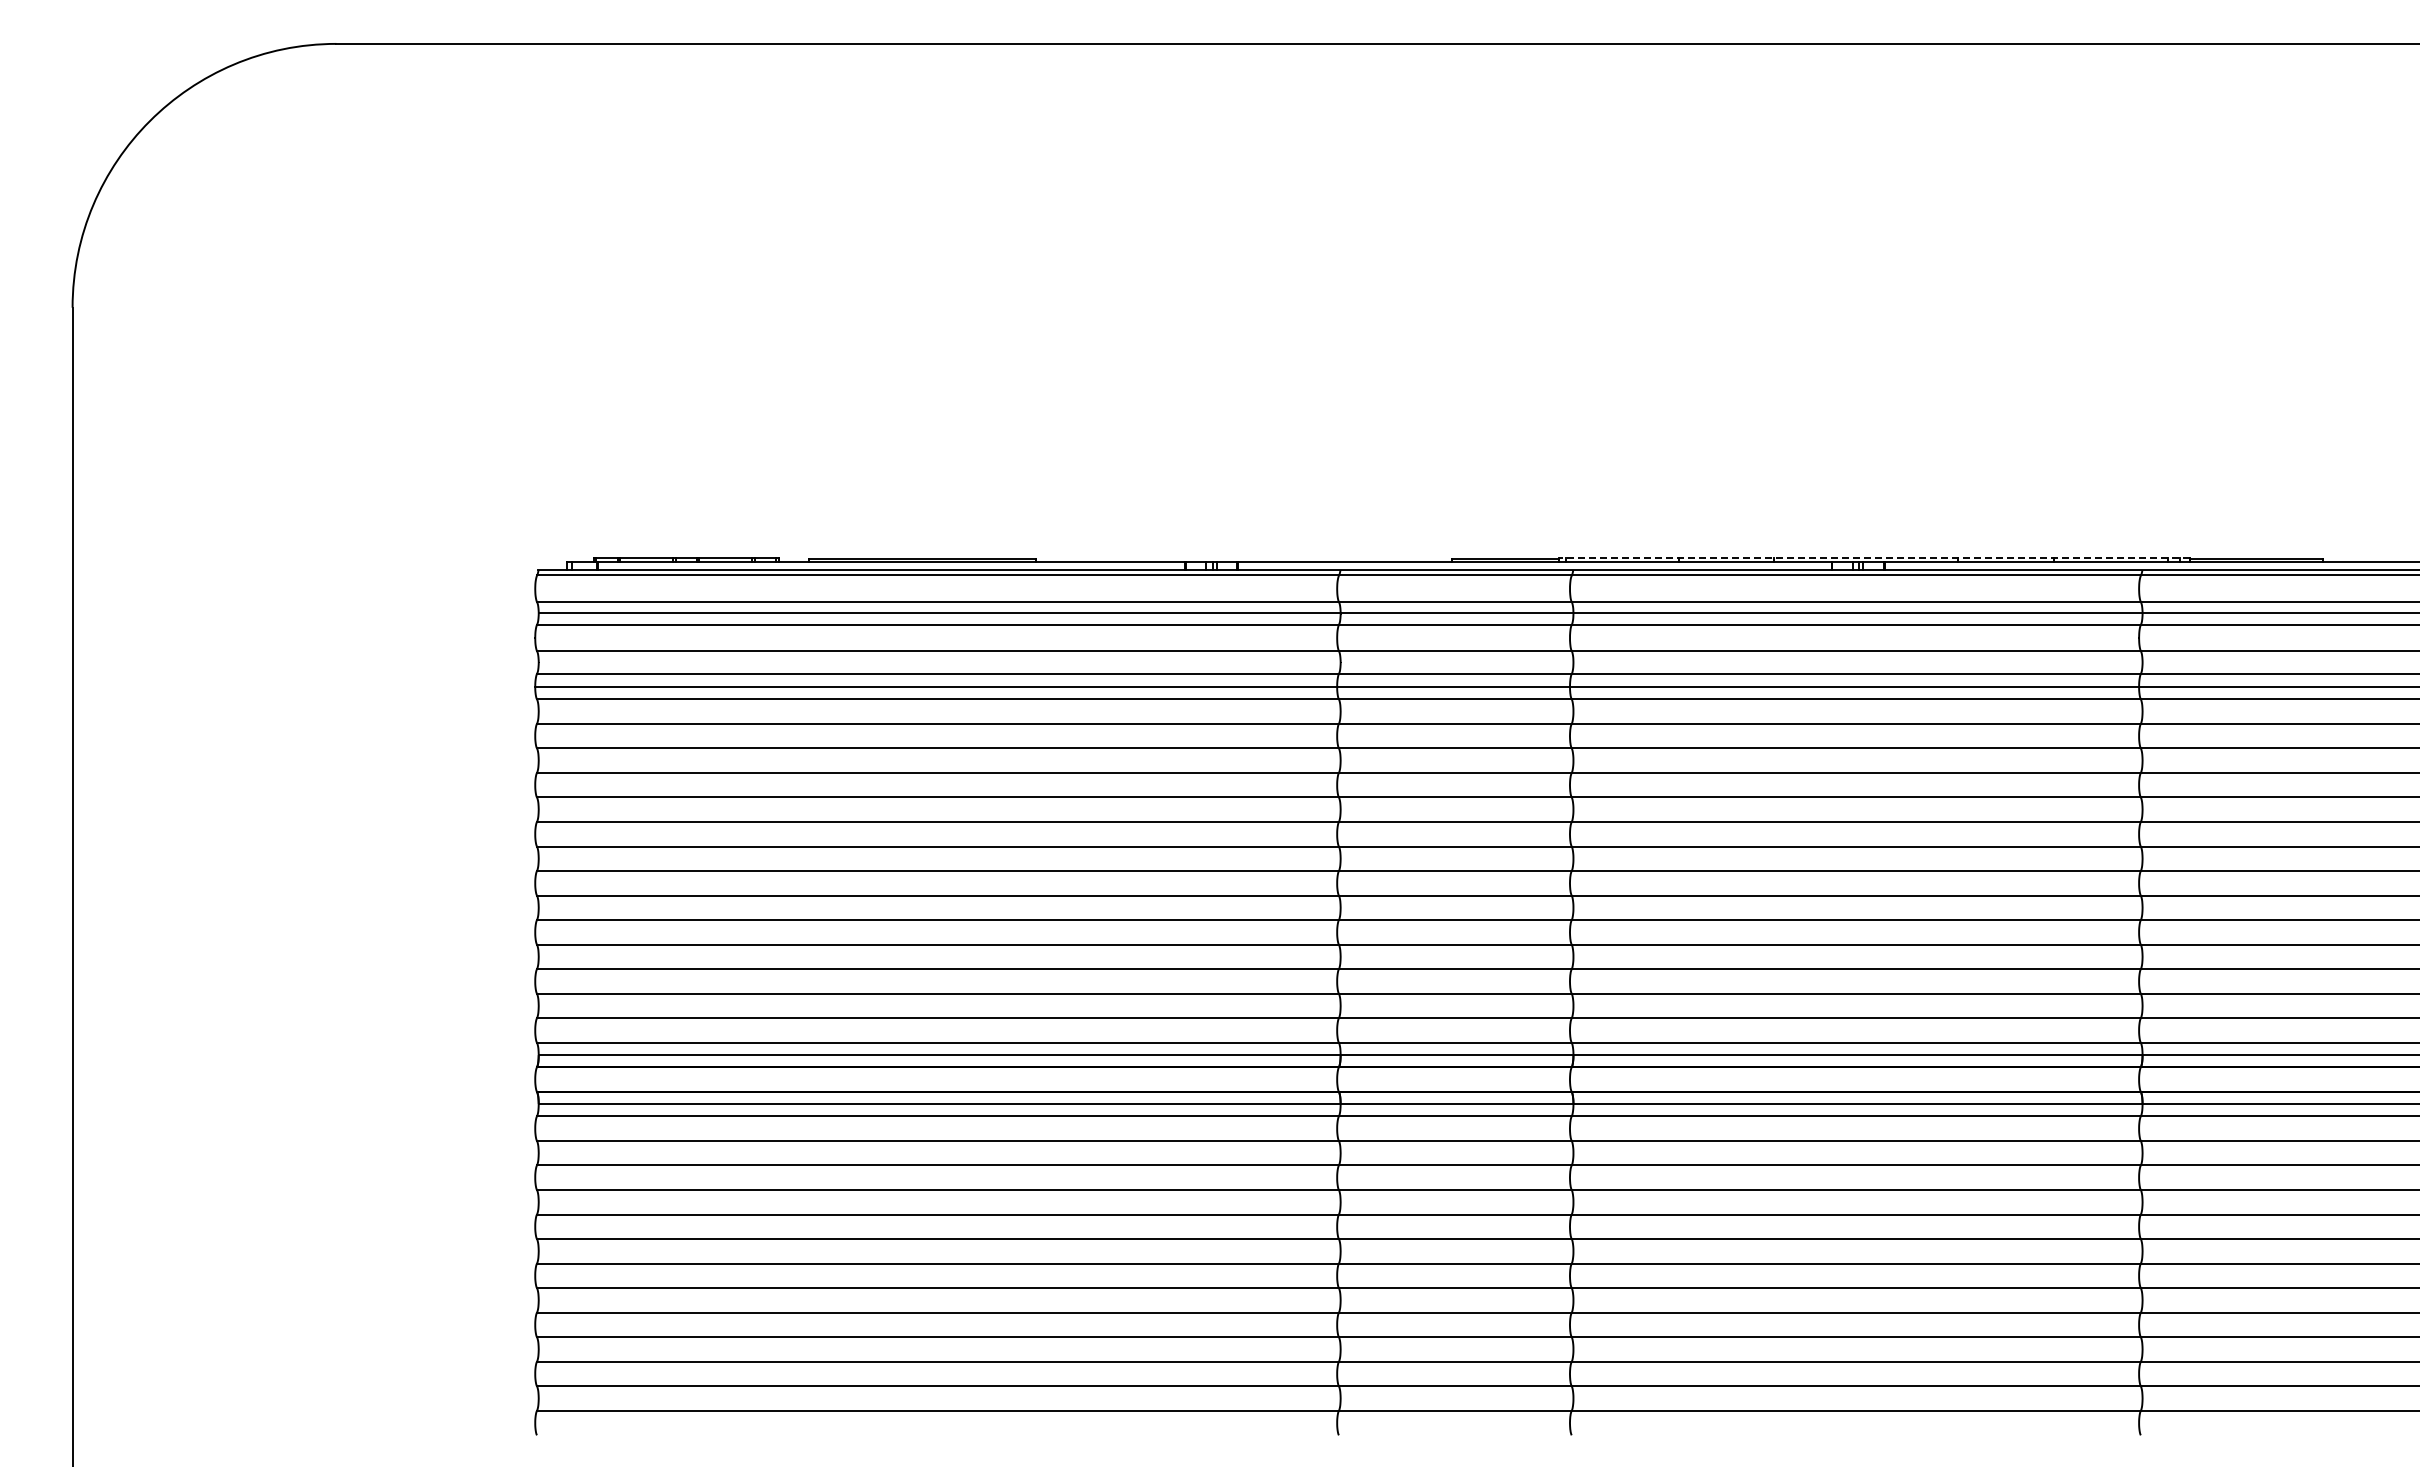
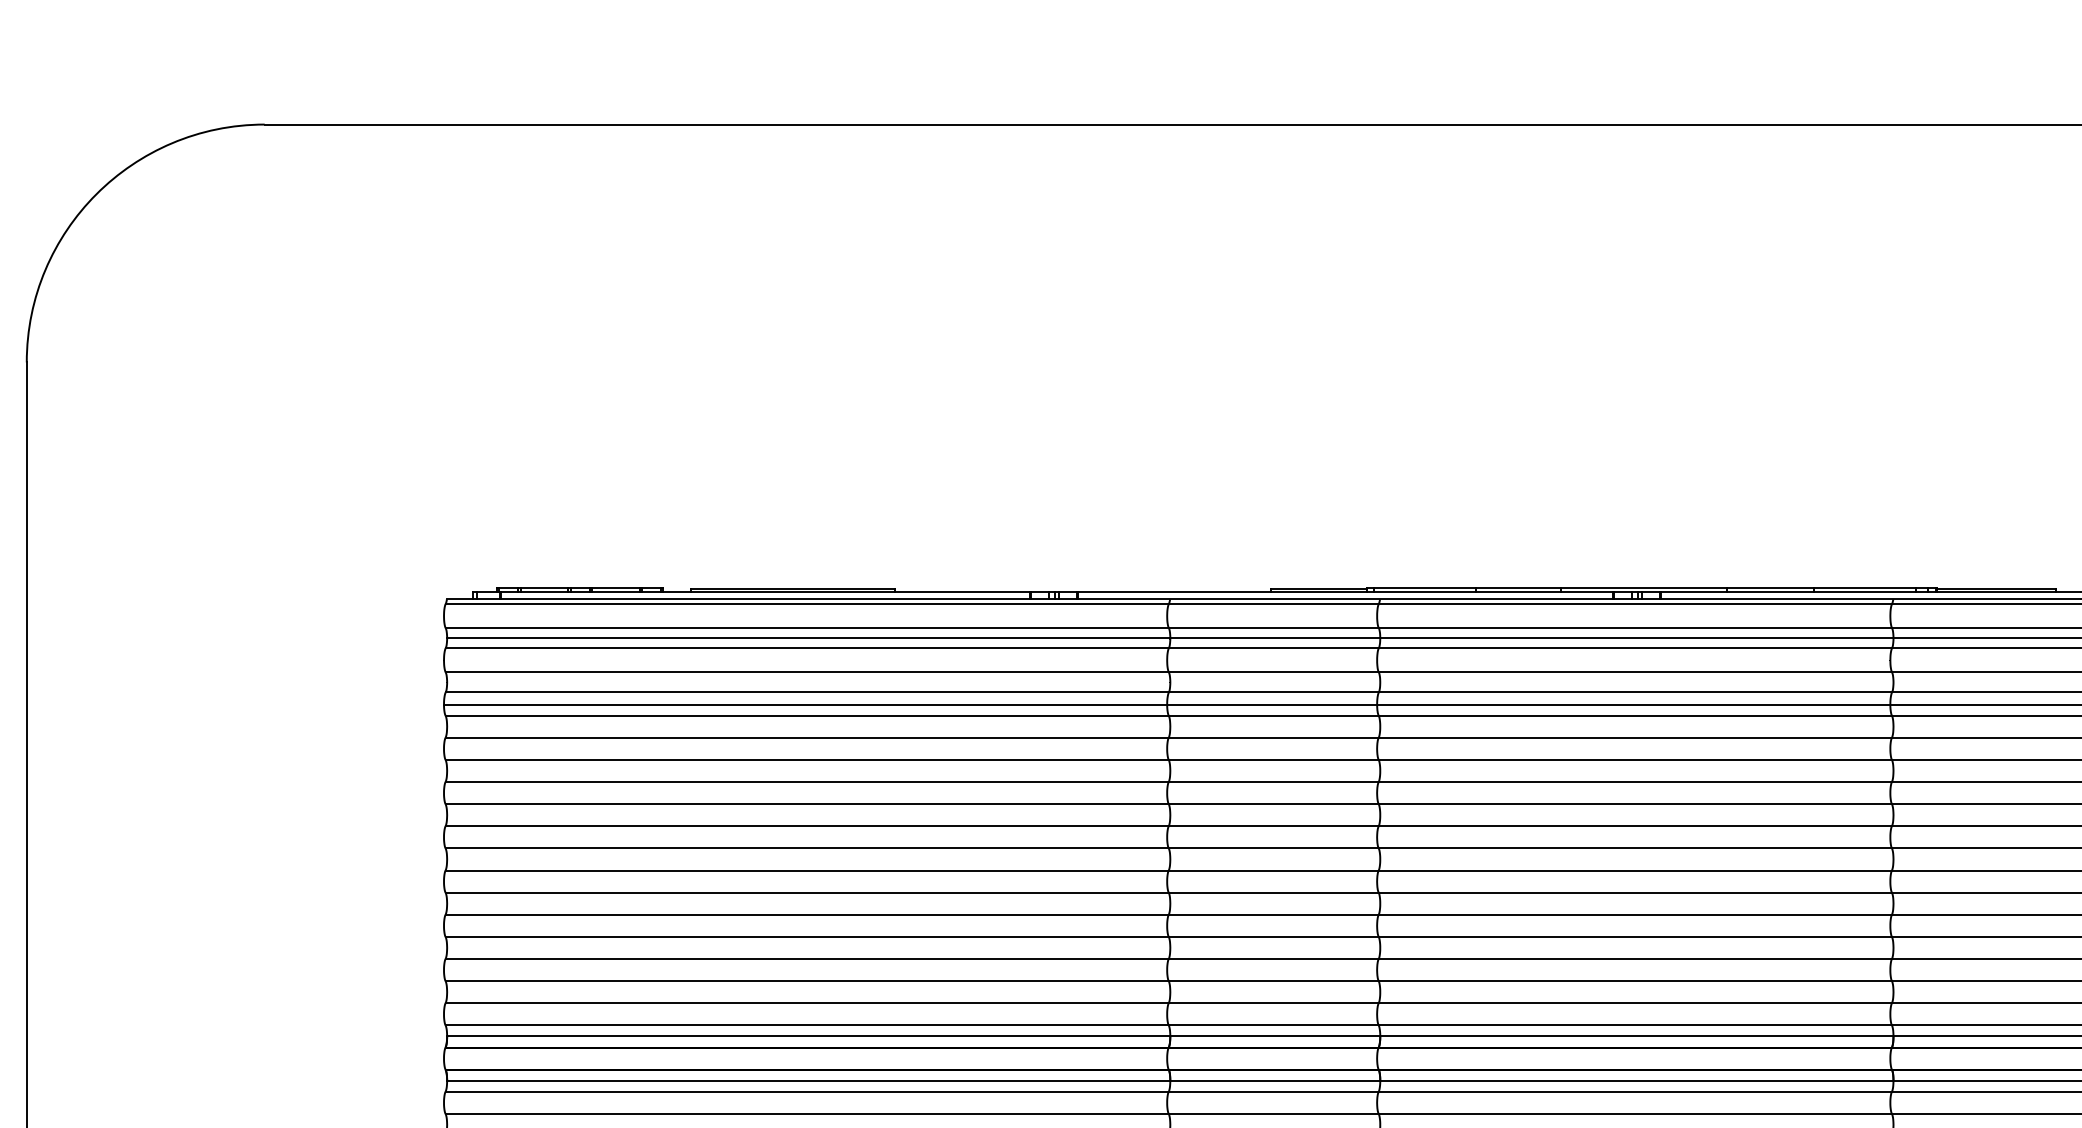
line: (1874, 557) -> (1651, 587), dashed -> solid

